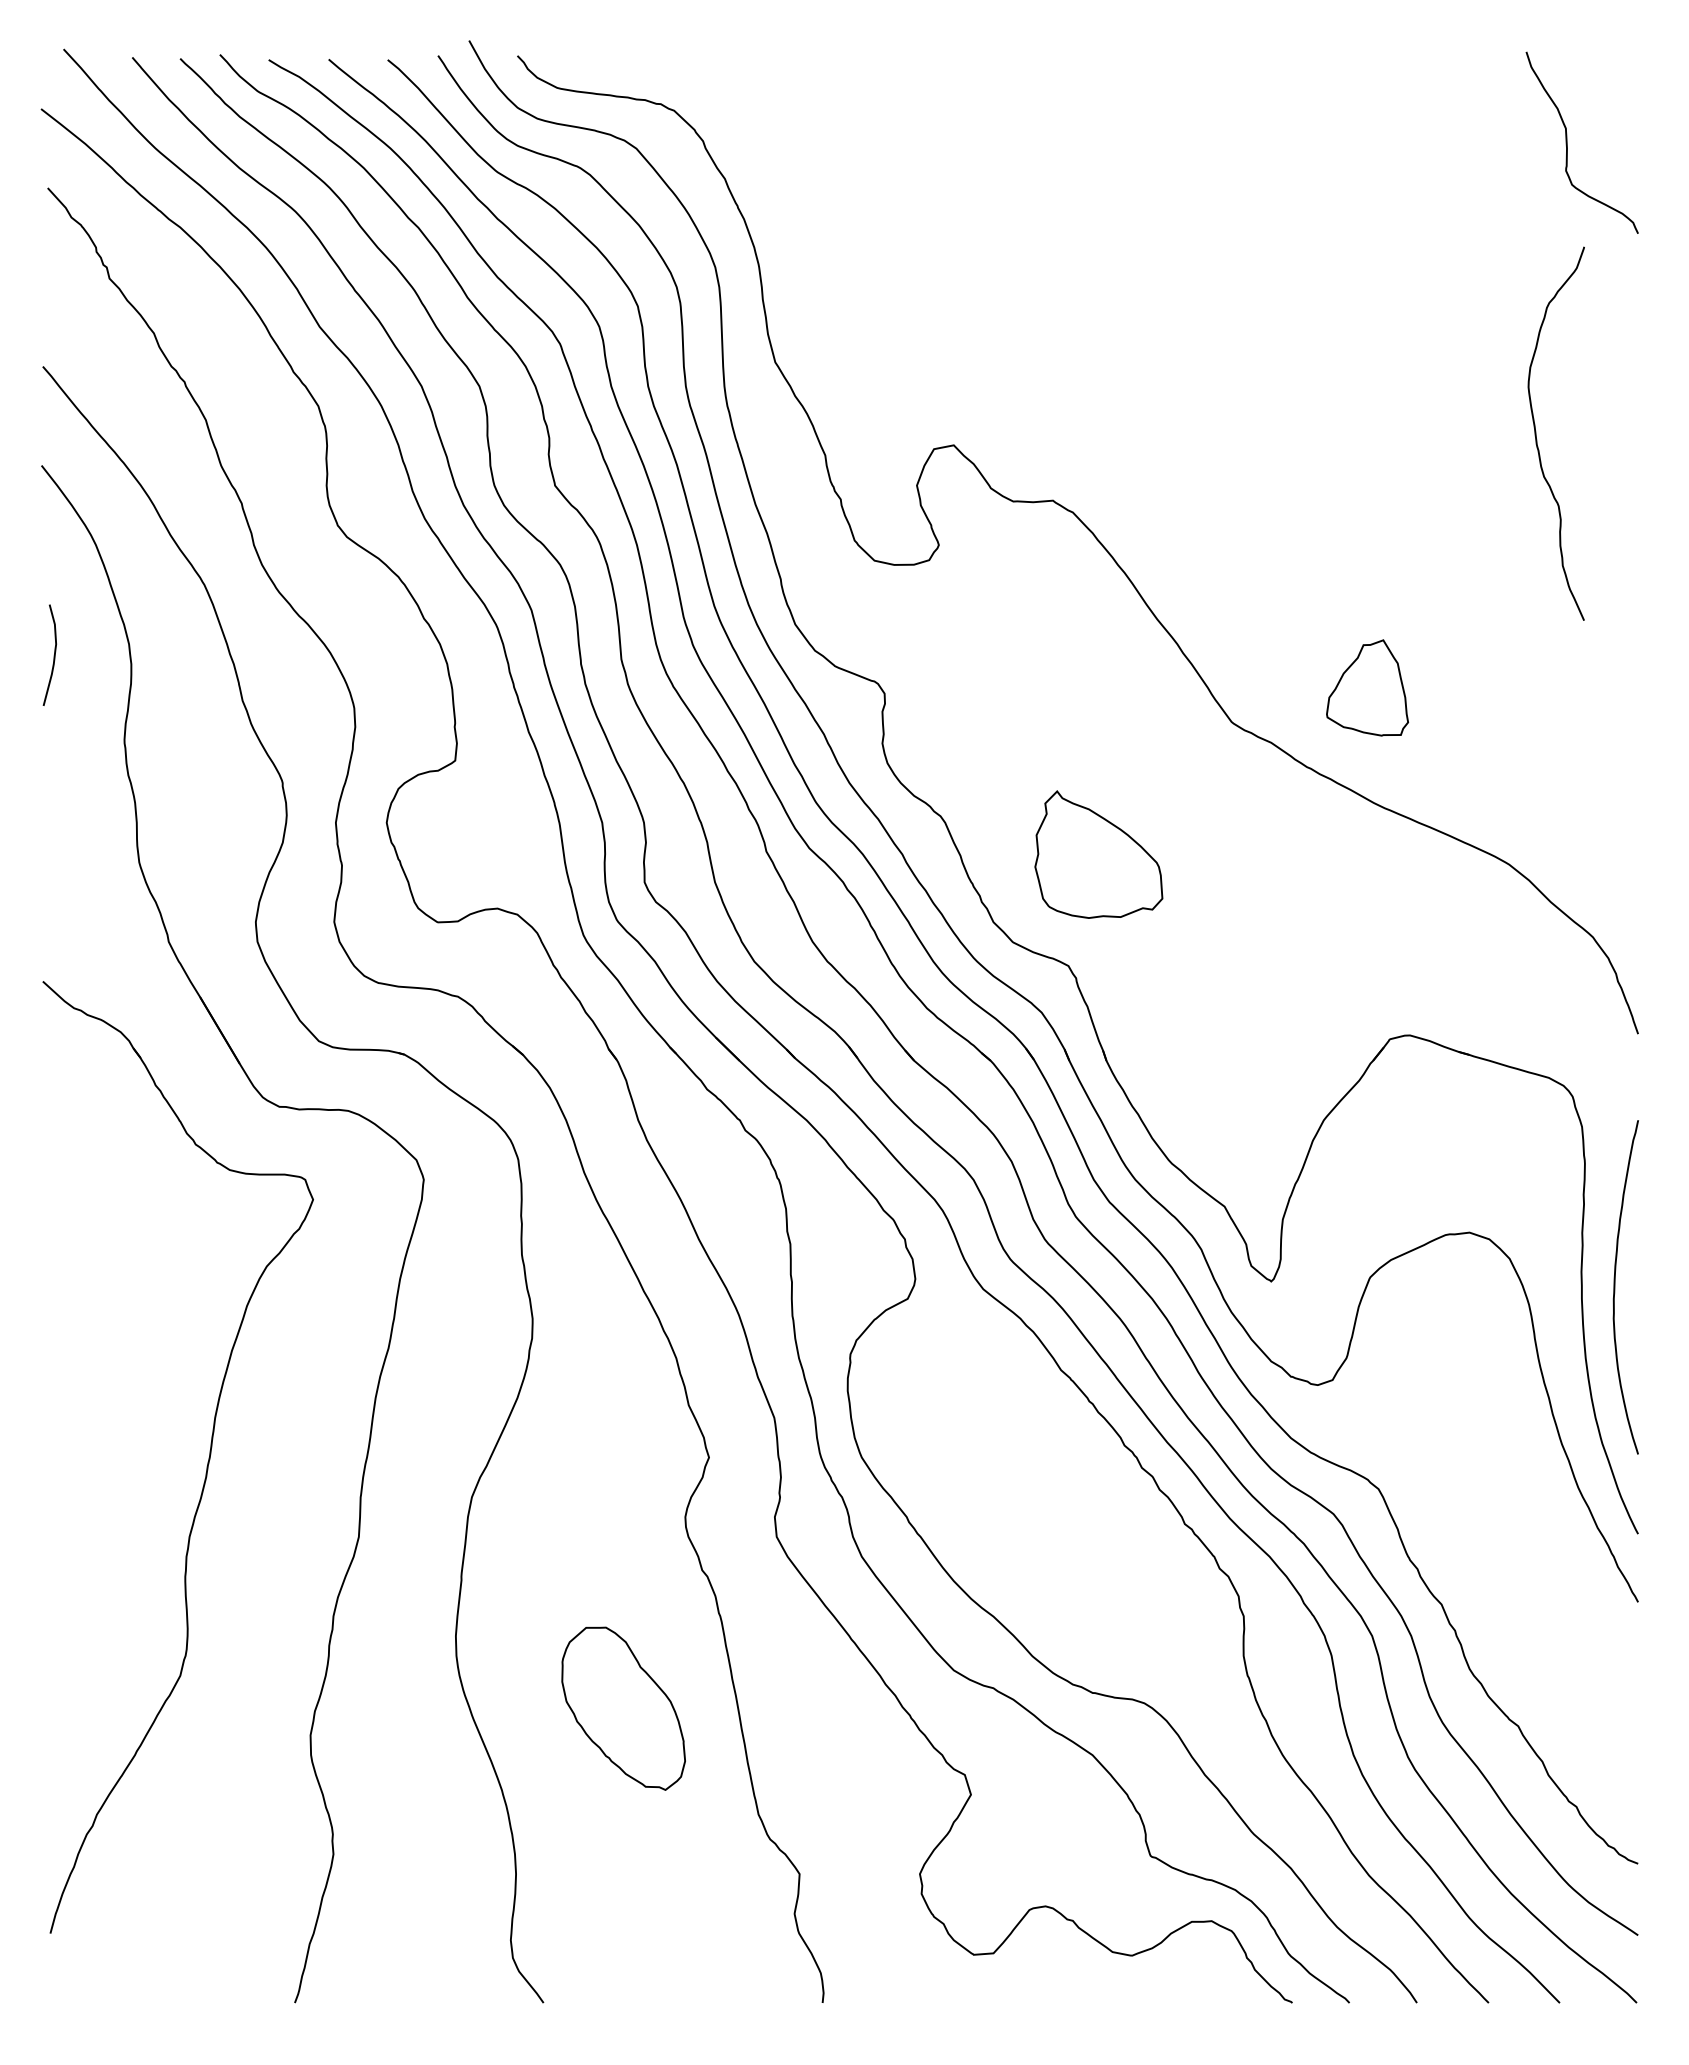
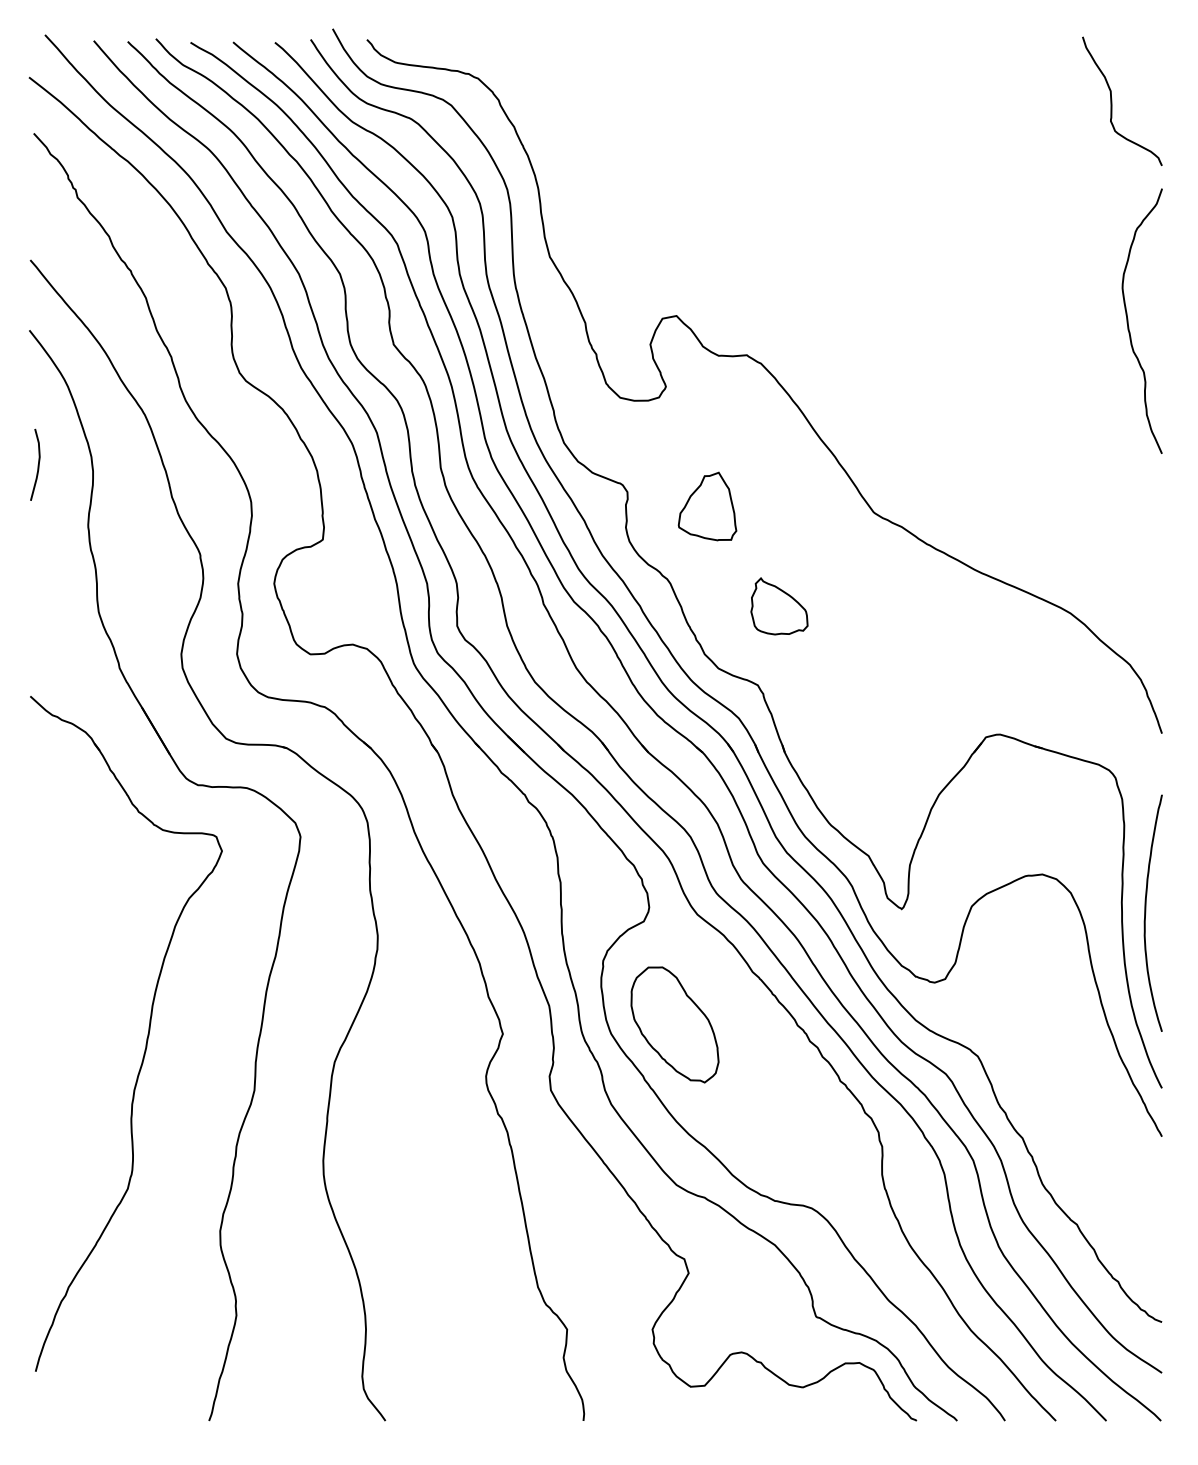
curve: (1537, 439) -> (1128, 325), moved
part: (1367, 687) -> (707, 506), moved
part: (1098, 854) -> (779, 606), size x0.62
part: (623, 1708) -> (674, 1024), moved

